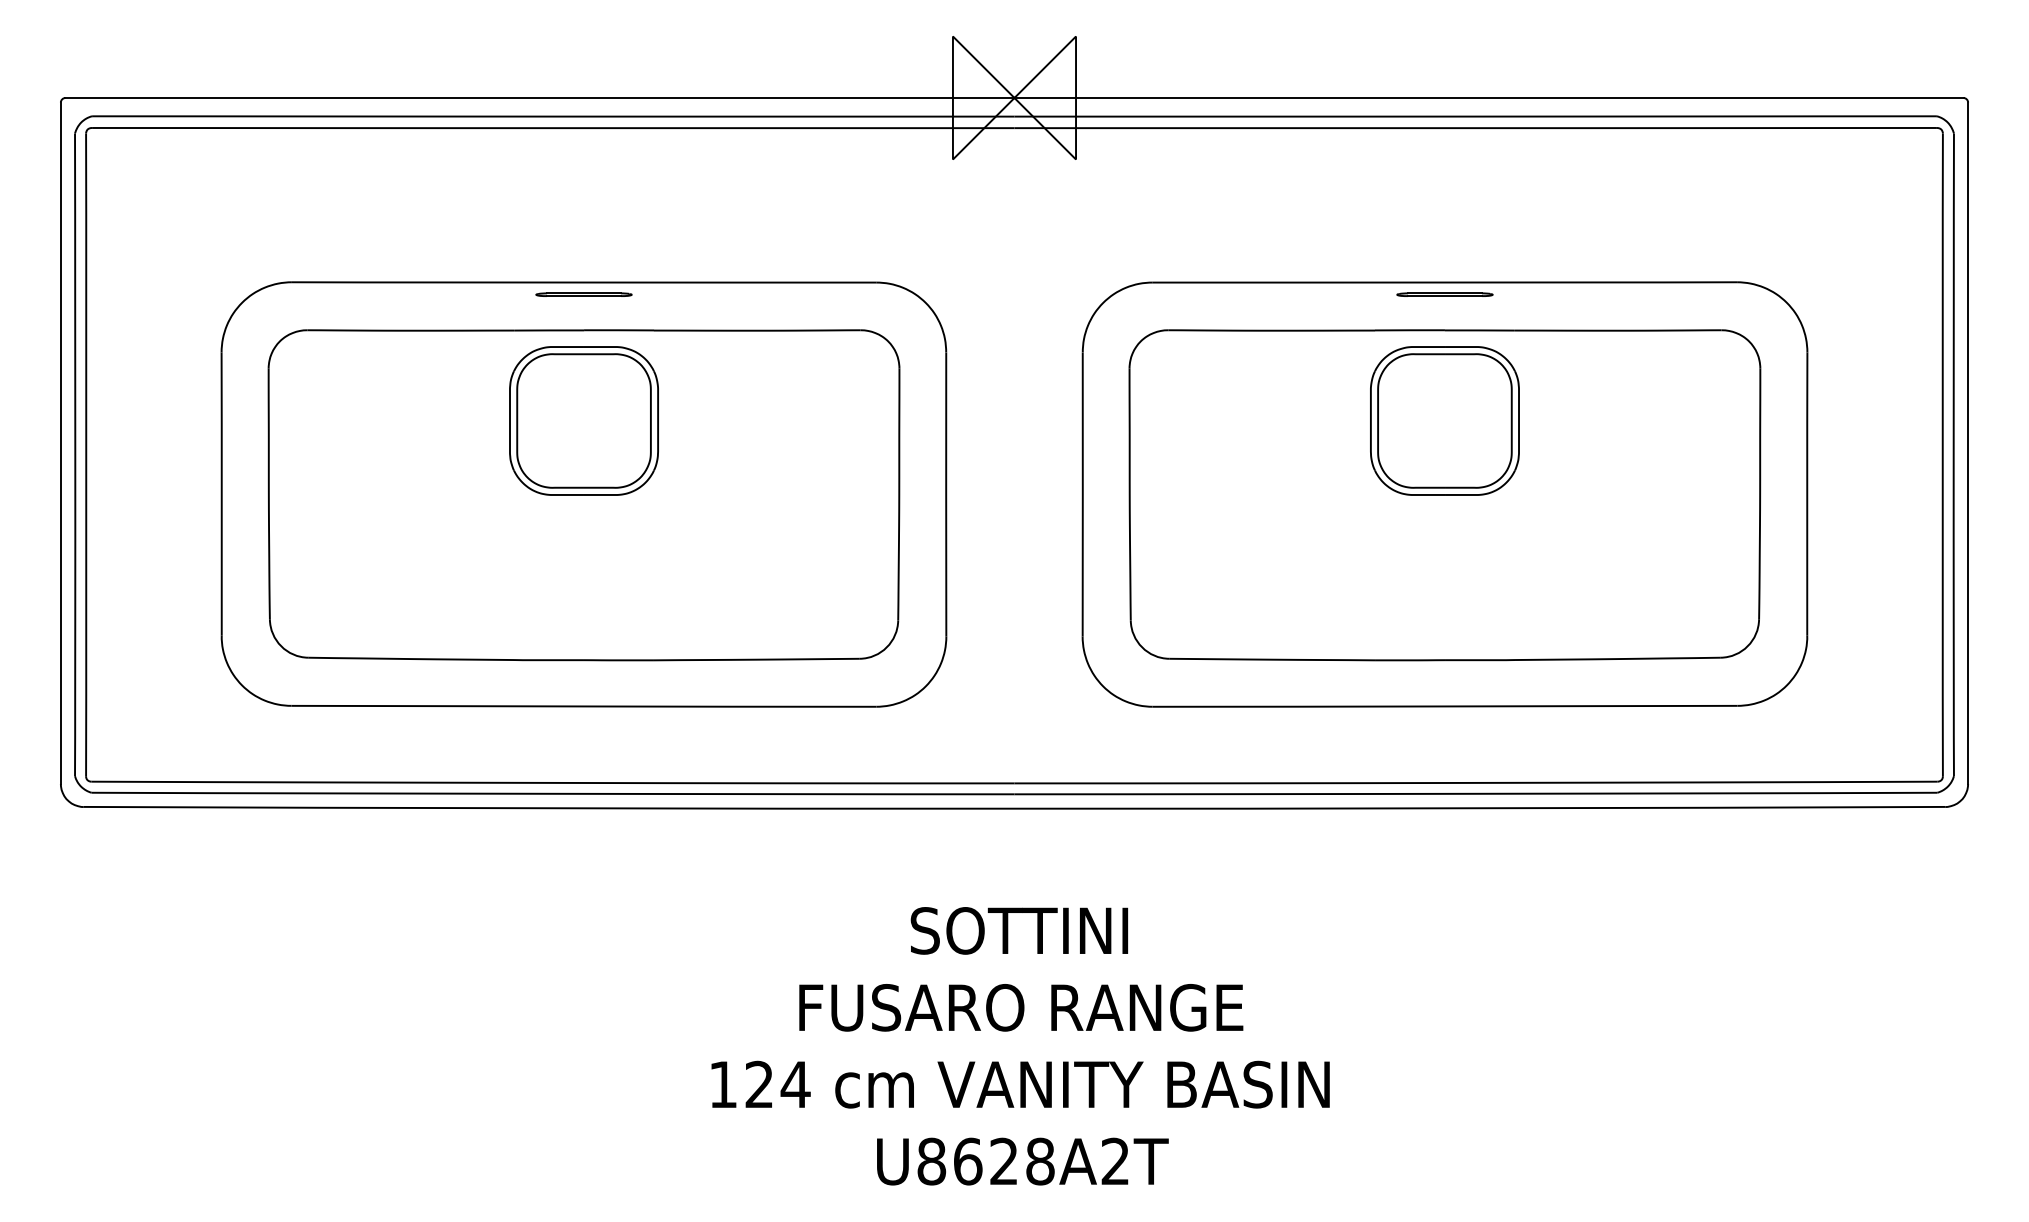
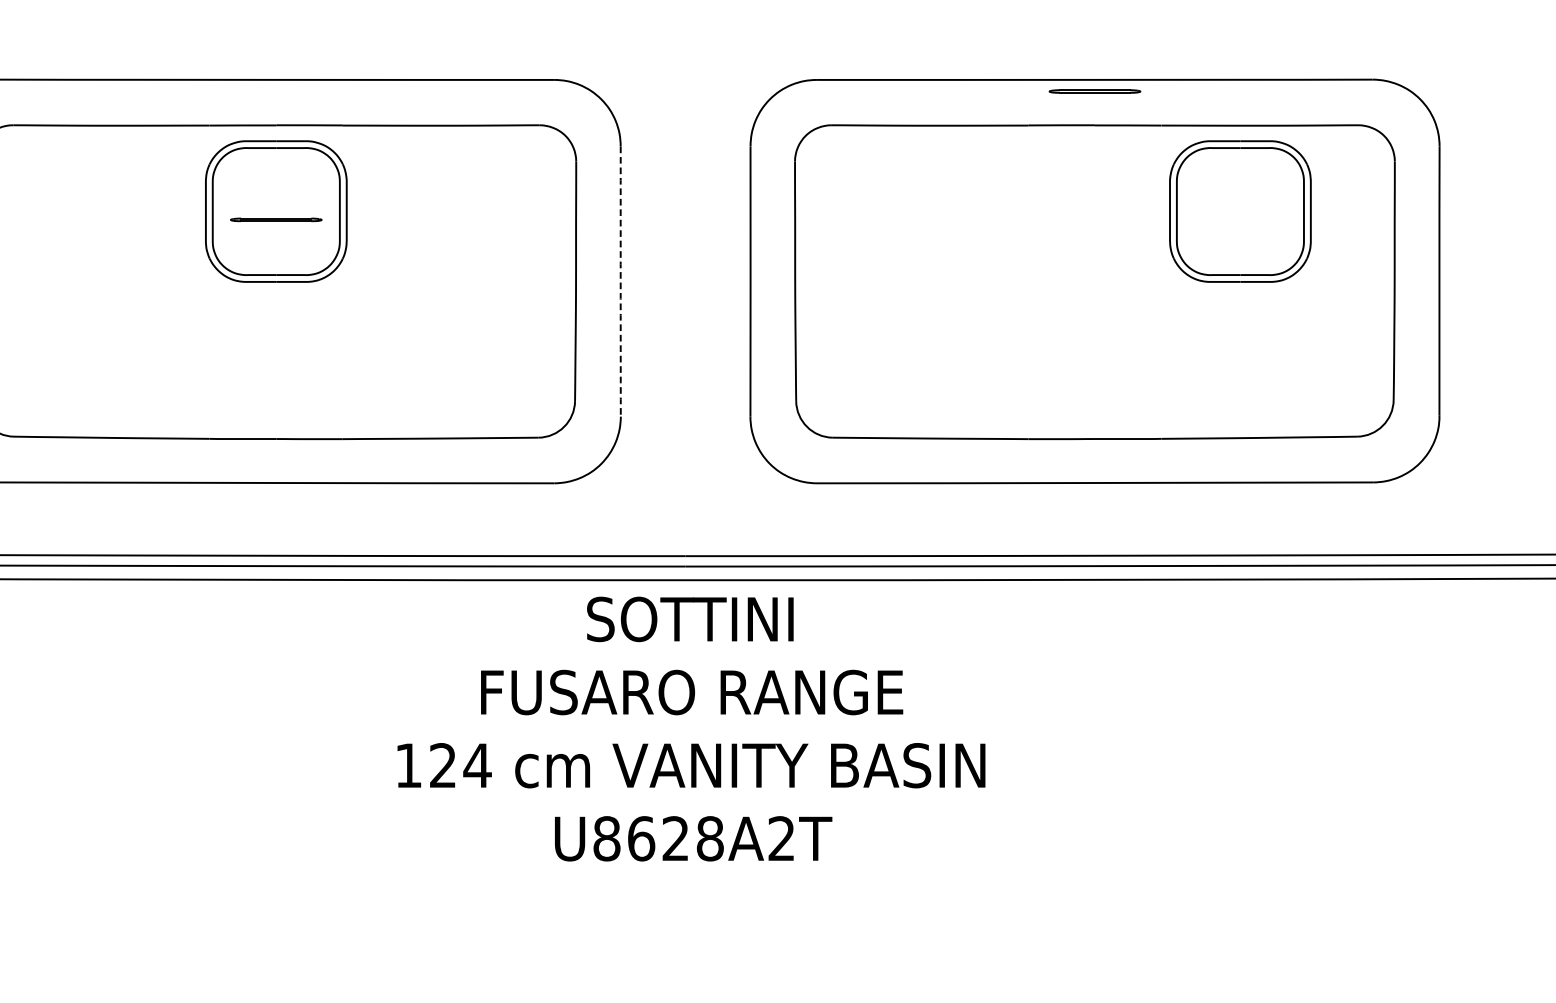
line: (583, 293) -> (275, 218), moved
part: (1444, 420) -> (1240, 211), moved
arc: (946, 494) -> (620, 281), solid -> dashed
text: (1020, 1046) -> (691, 729), moved

